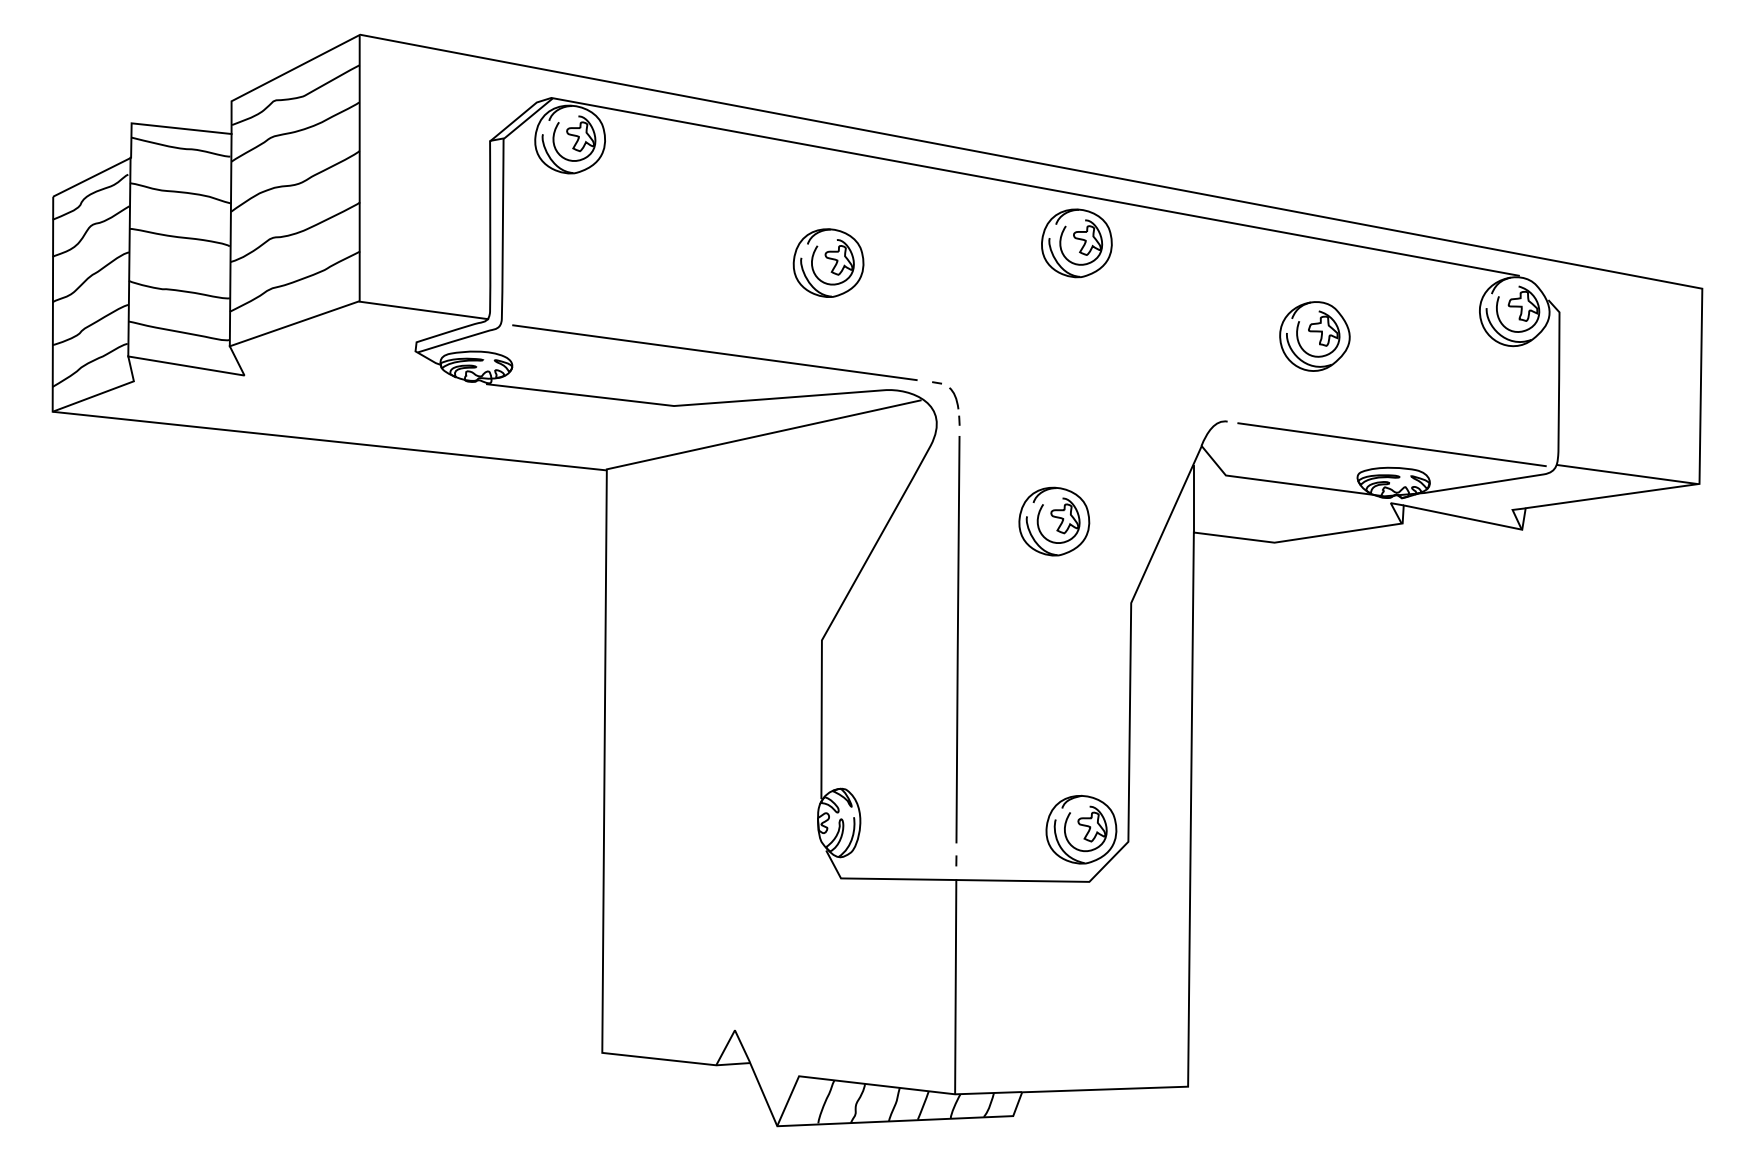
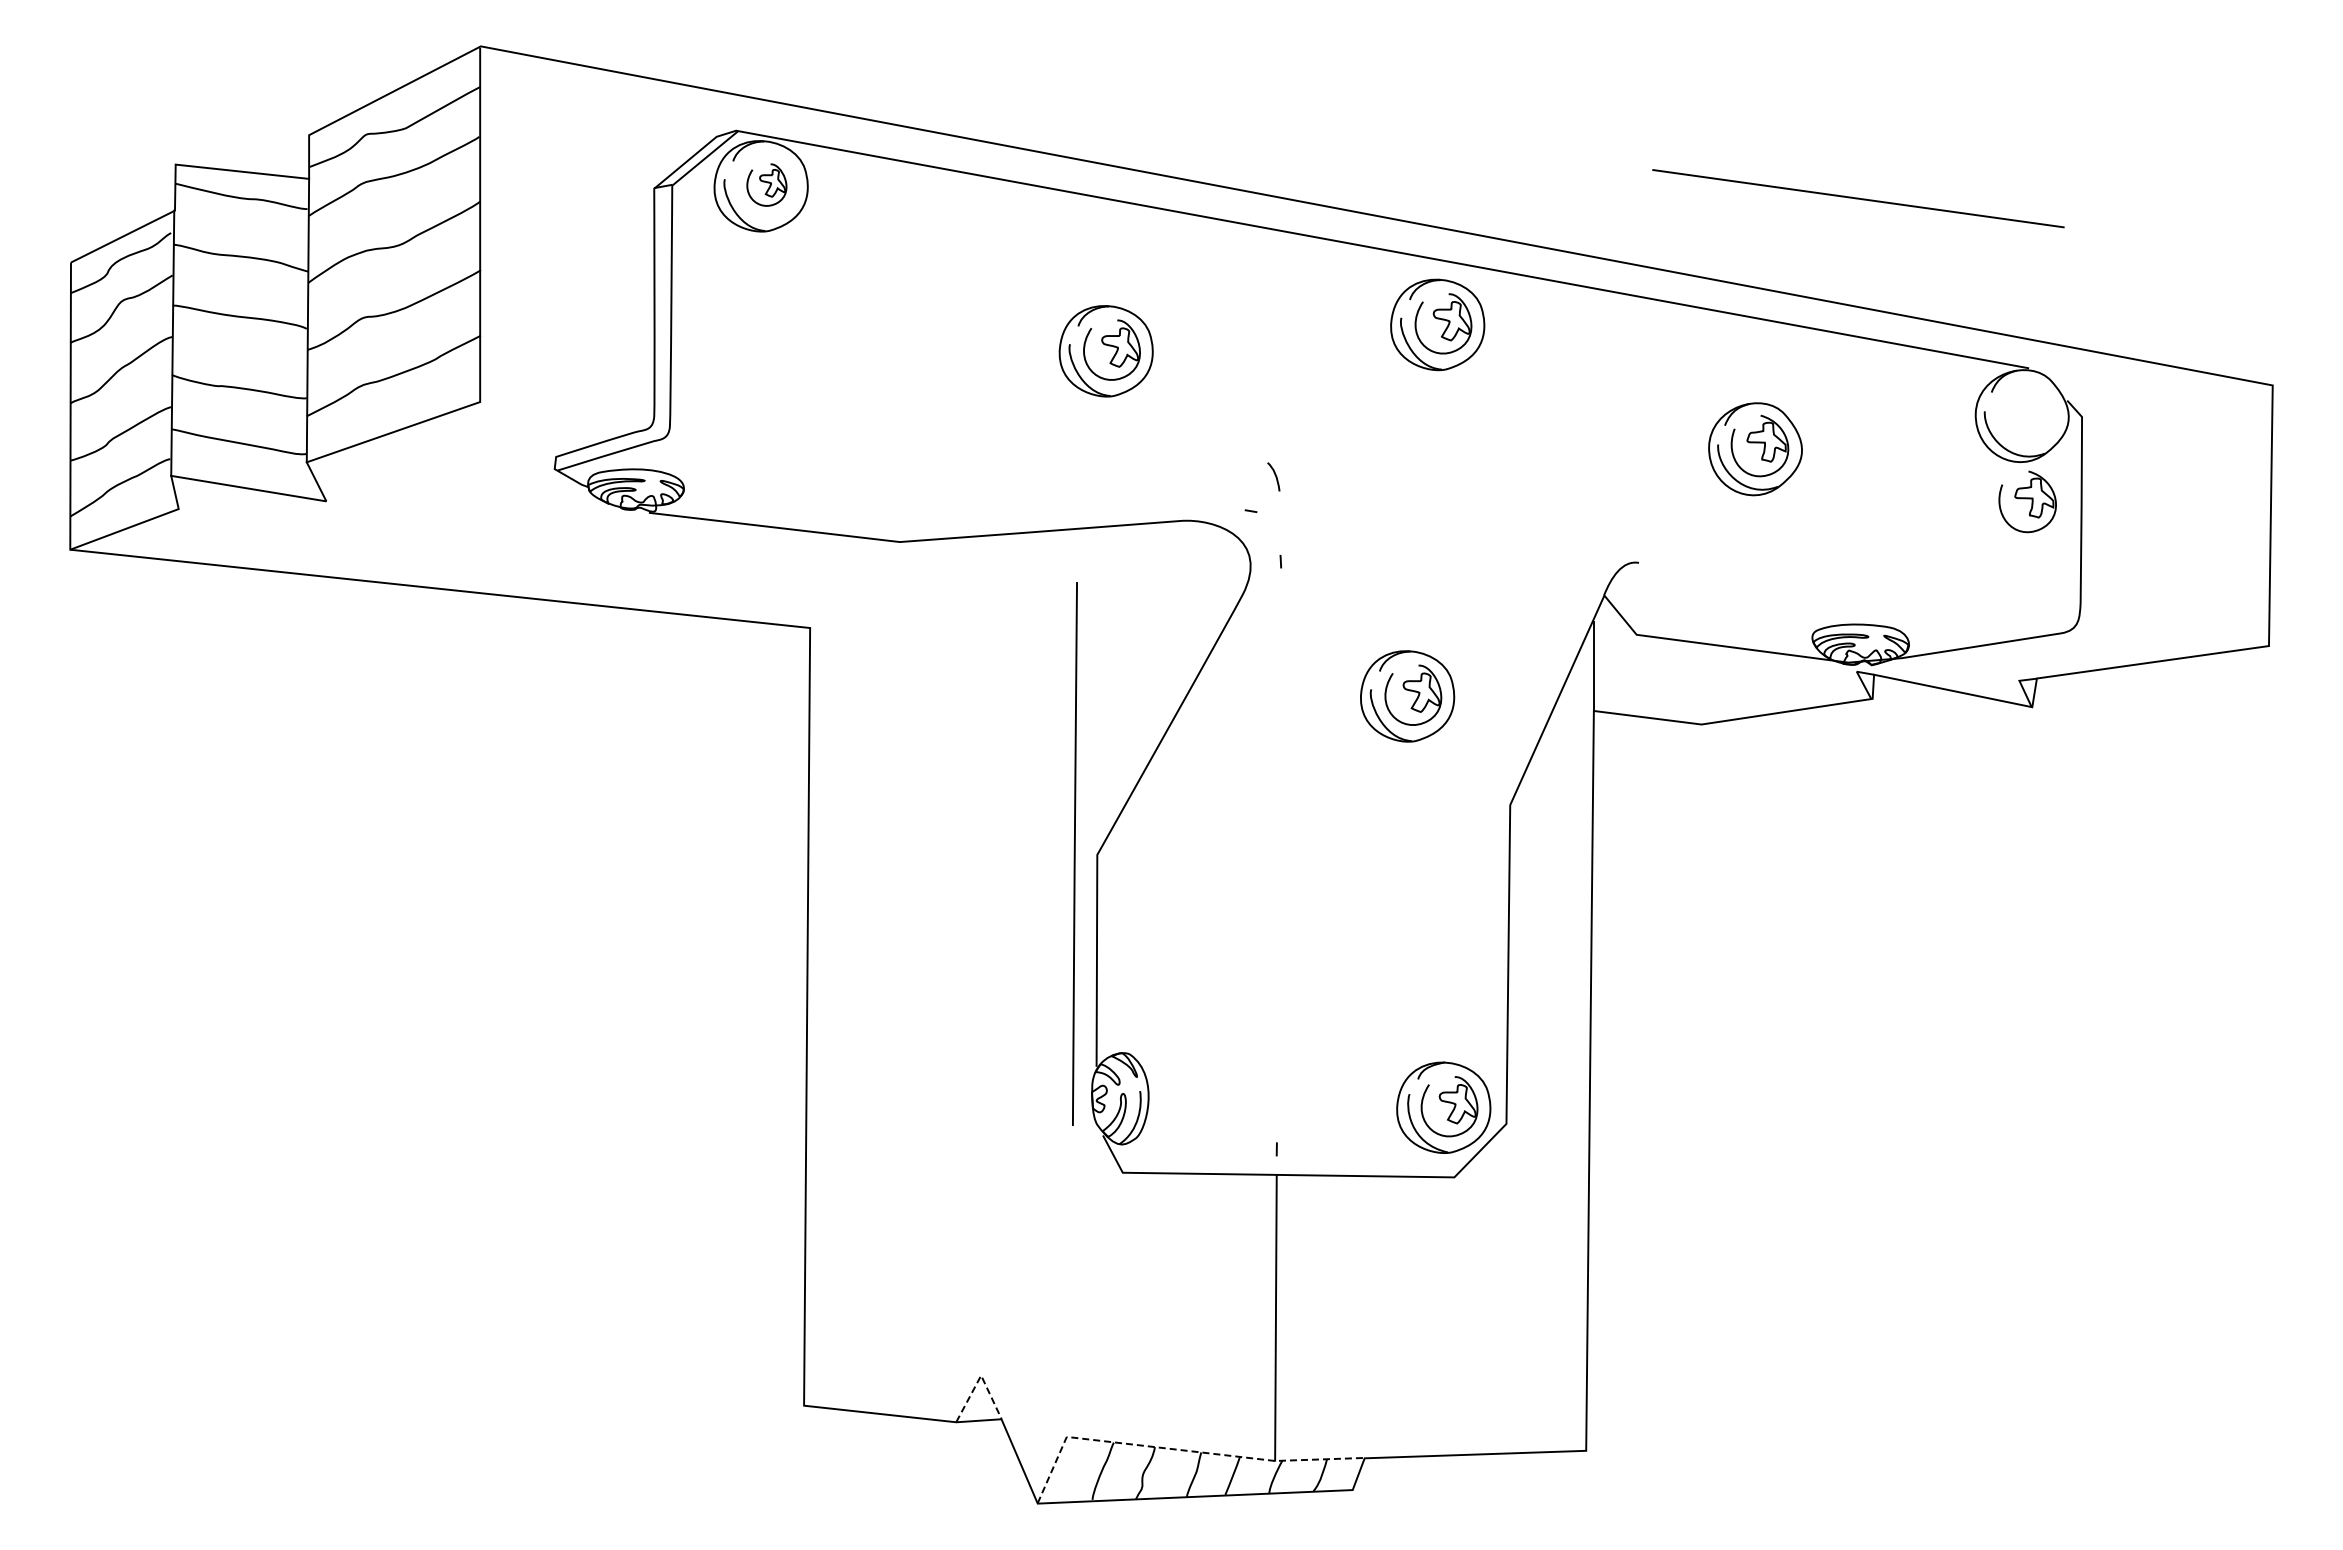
part: (574, 138) -> (766, 184), size x0.7
part: (1517, 308) -> (2027, 501), moved
line: (423, 310) -> (565, 414), removed
line: (714, 352) -> (954, 470), removed
curve: (954, 397) -> (1274, 475), moved
line: (763, 434) -> (1019, 580), removed
line: (1392, 444) -> (1858, 198), moved
line: (1627, 474) -> (2172, 633), removed
line: (957, 639) -> (1074, 853), moved
line: (734, 1031) -> (980, 1377), solid -> dashed
line: (883, 1085) -> (1179, 1449), solid -> dashed

